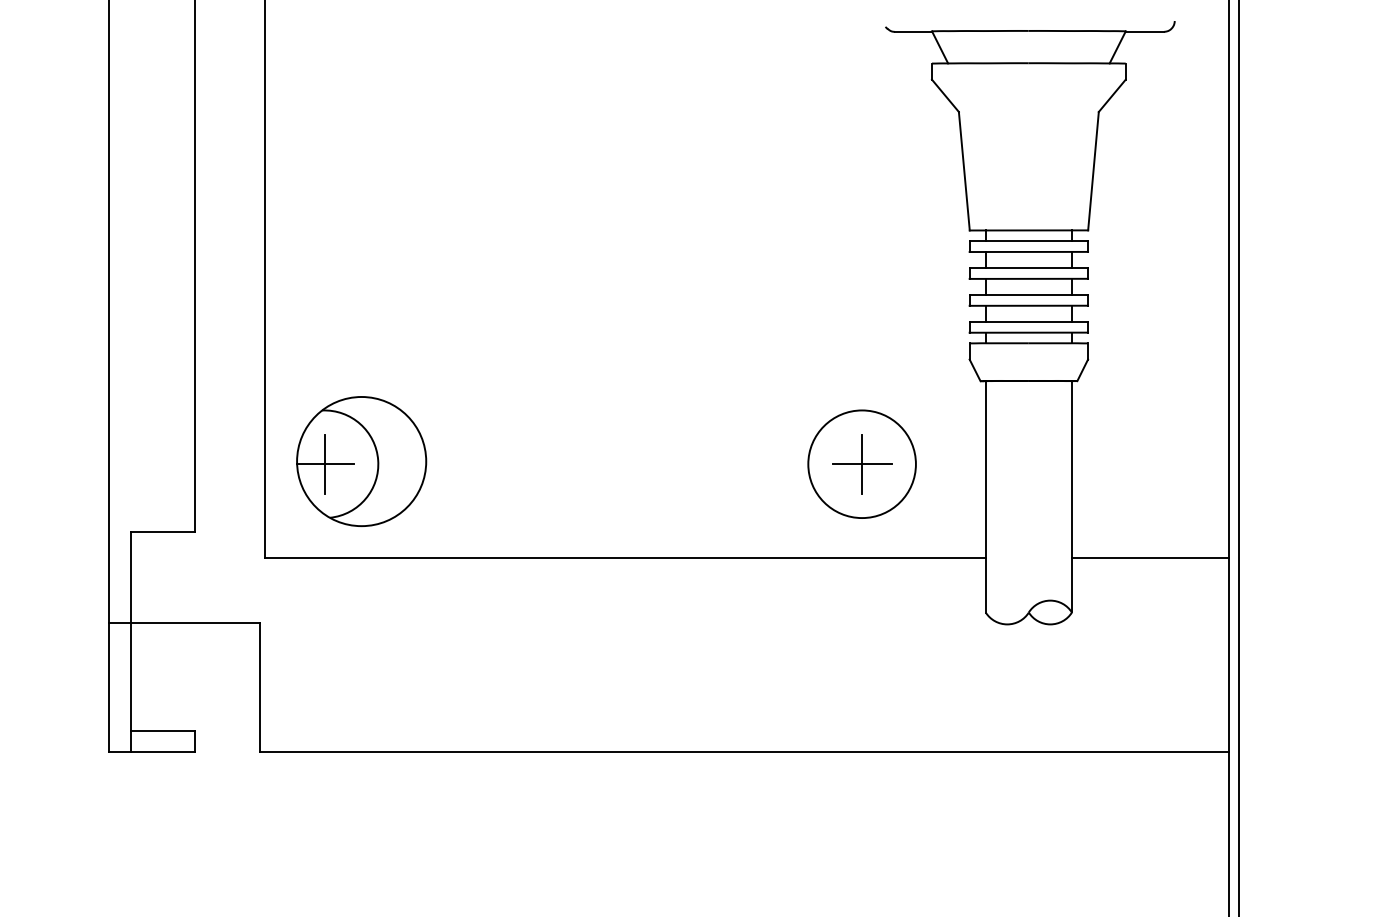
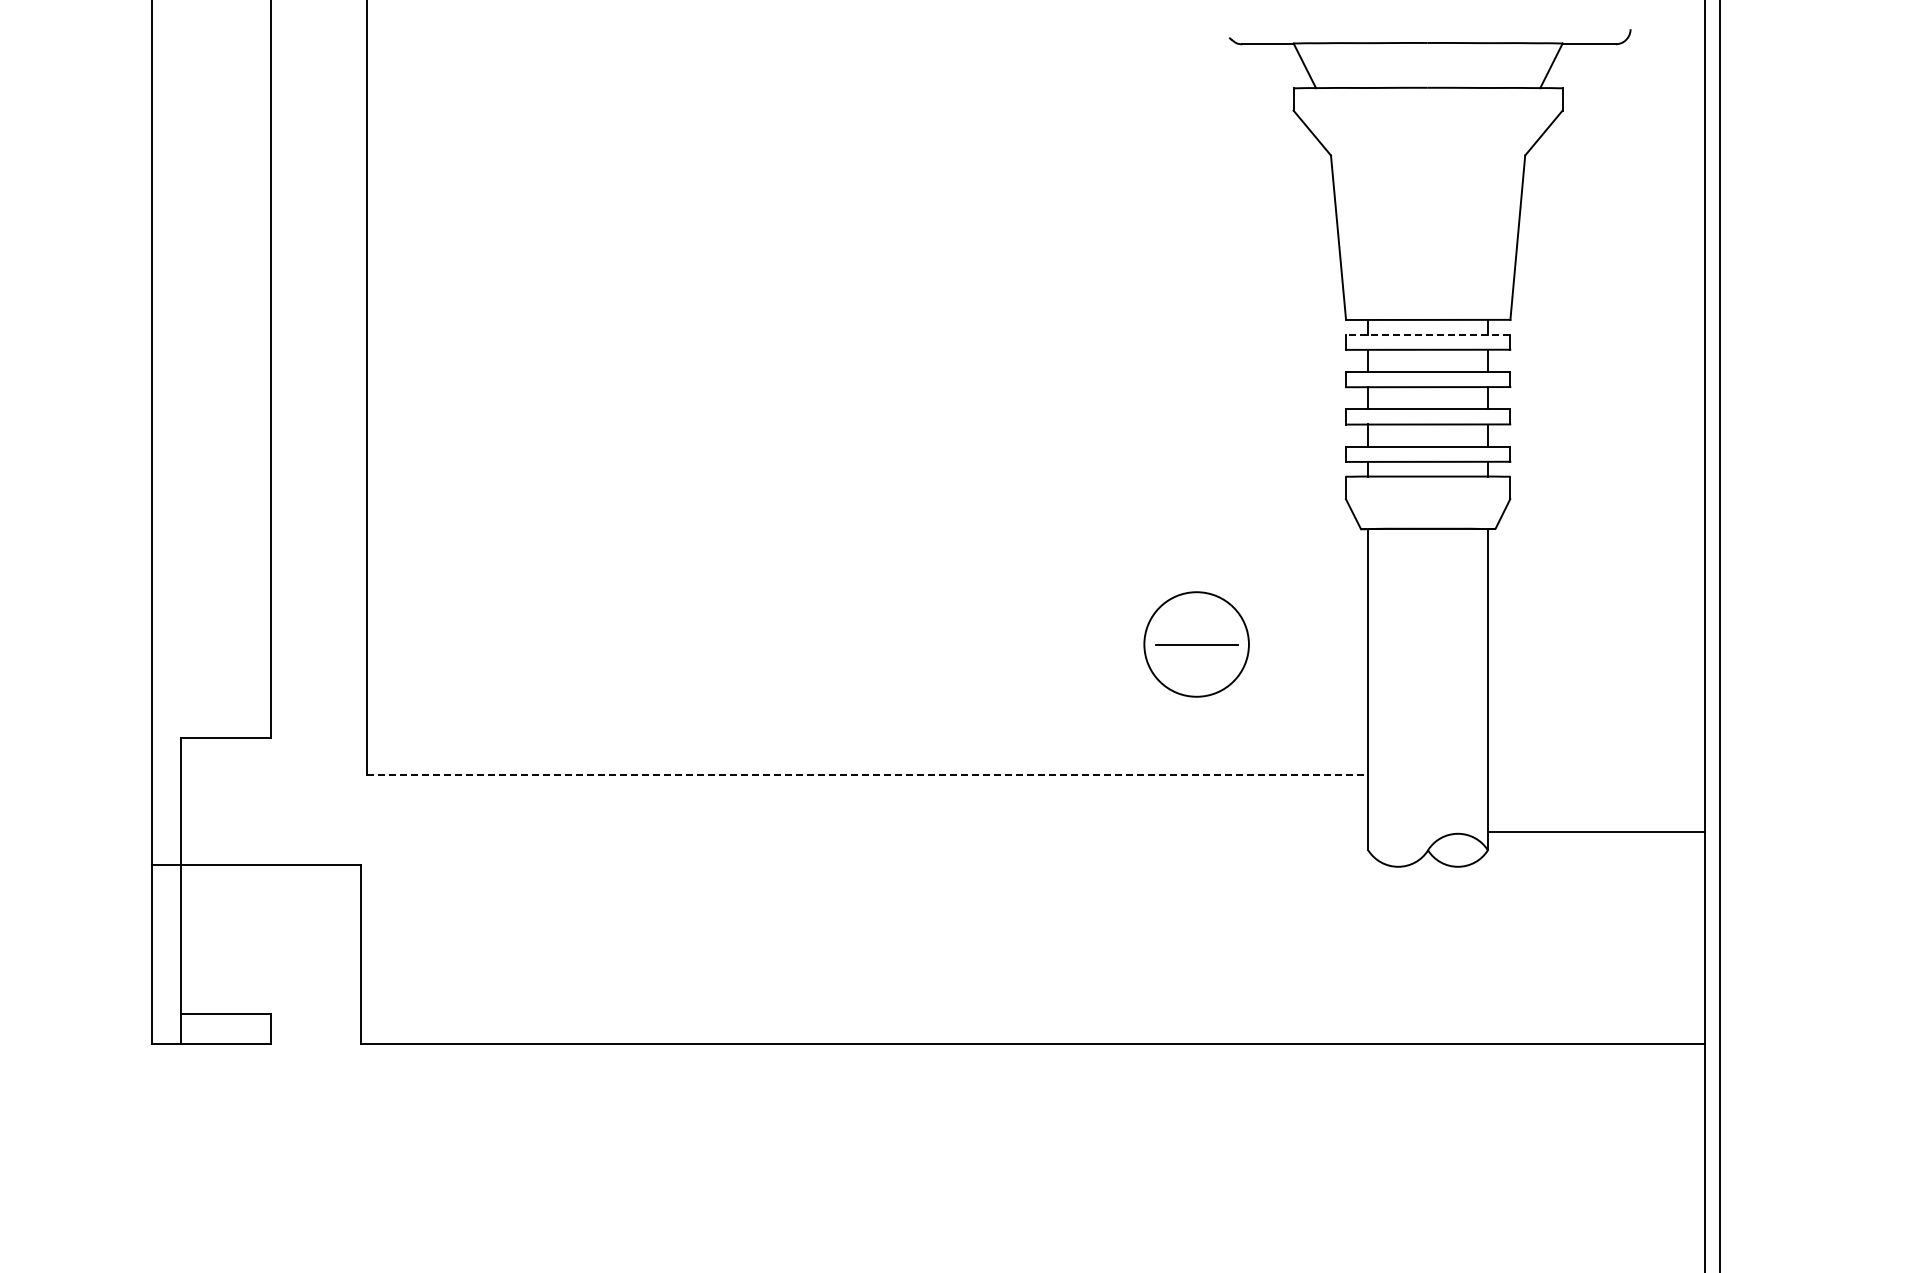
line: (1028, 240) -> (1427, 334), solid -> dashed
part: (361, 461) -> (501, 640), removed
circle: (862, 464) -> (1196, 644), size x0.7
line: (862, 464) -> (1196, 644), removed
line: (625, 558) -> (868, 775), solid -> dashed
line: (1150, 558) -> (1596, 832), moved

